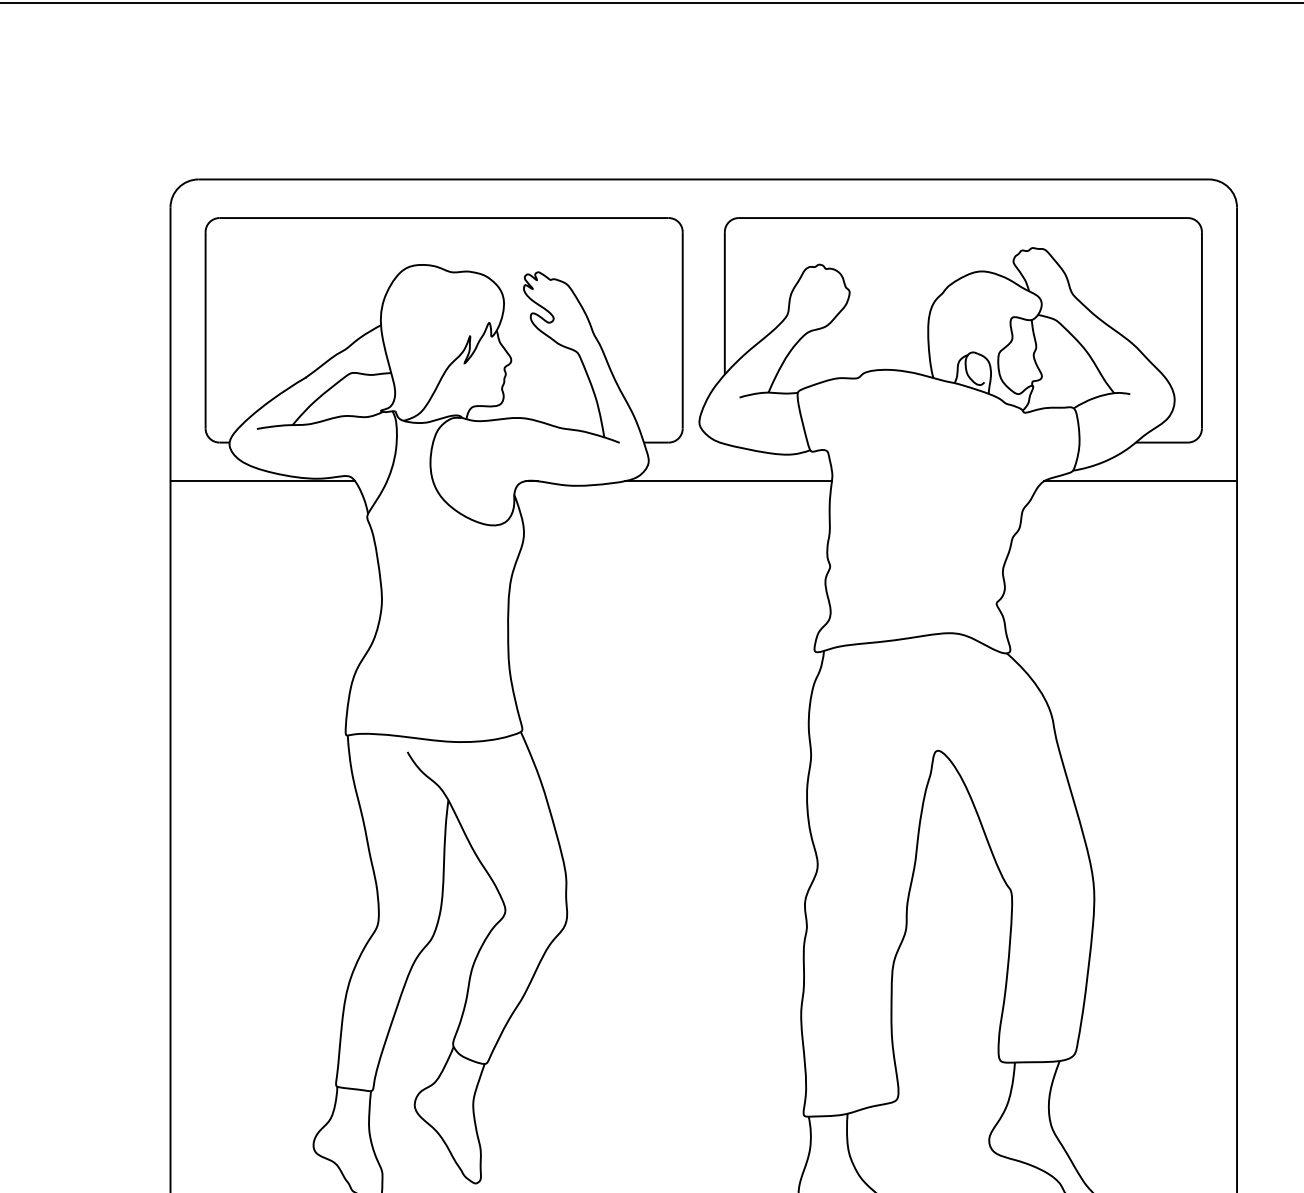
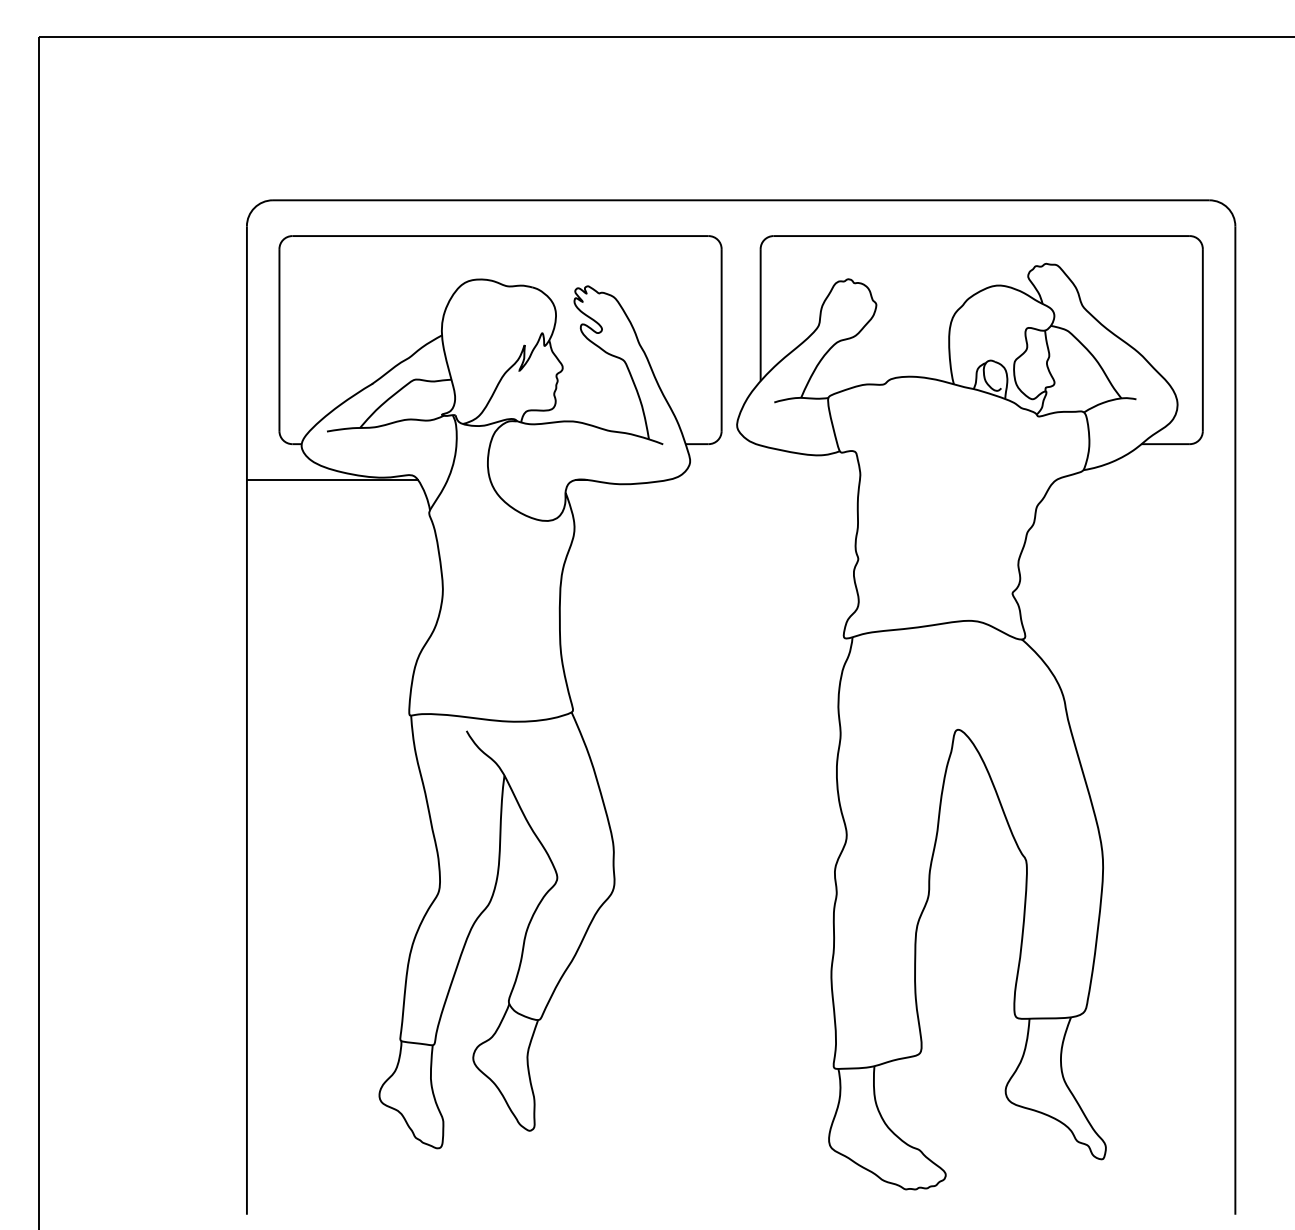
line: (727, 480) -> (763, 479), removed
line: (1140, 480) -> (1145, 479), removed

